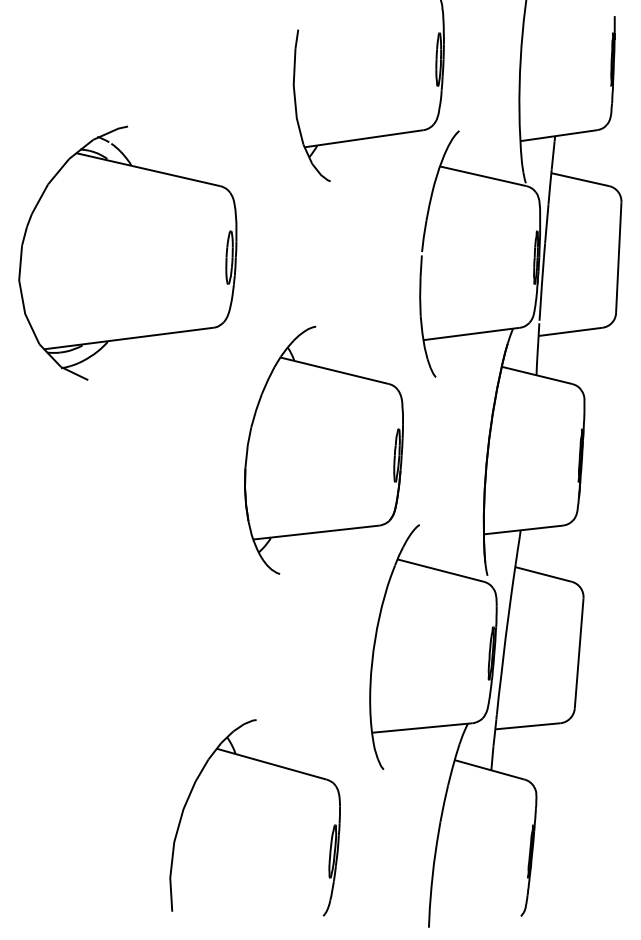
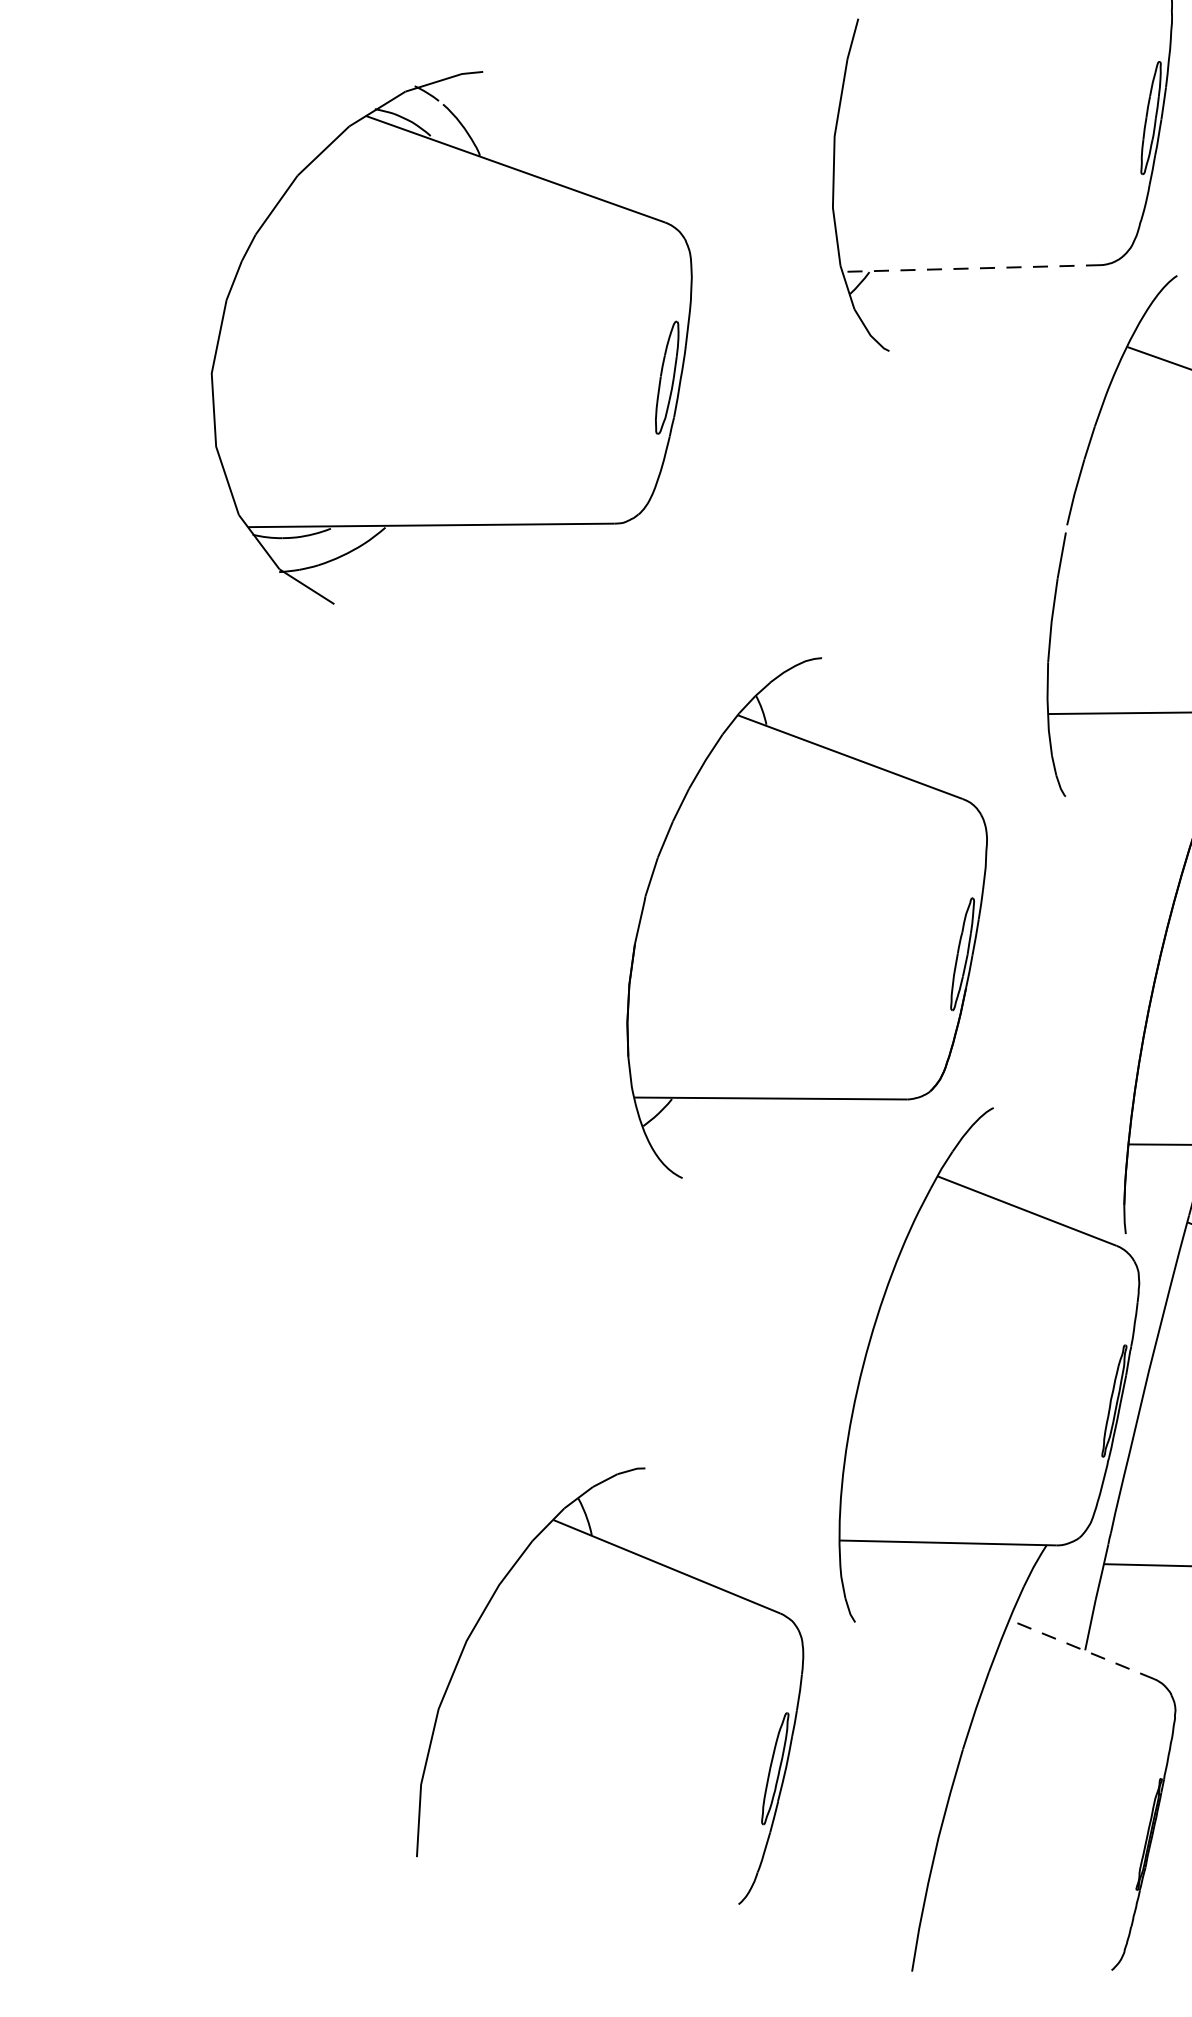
line: (363, 138) -> (970, 267), solid -> dashed
part: (127, 252) -> (450, 341), moved
part: (268, 764) -> (659, 1566), moved
line: (489, 769) -> (1081, 1648), solid -> dashed

